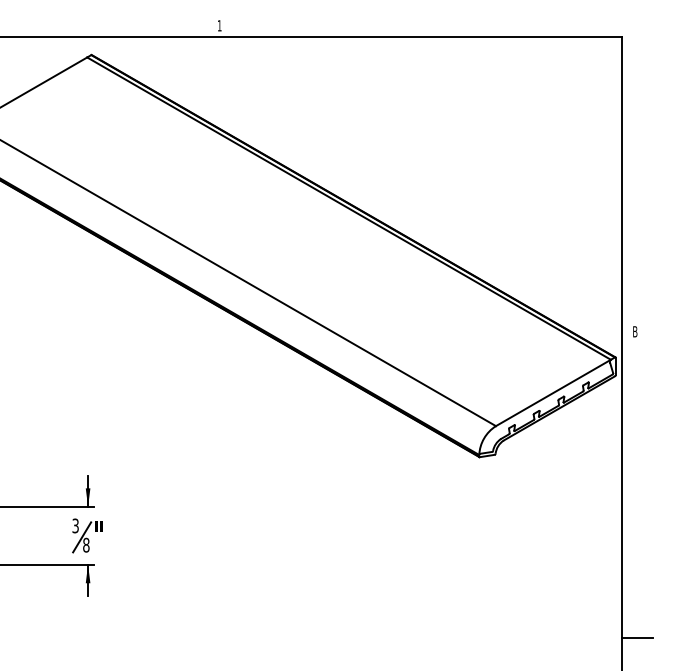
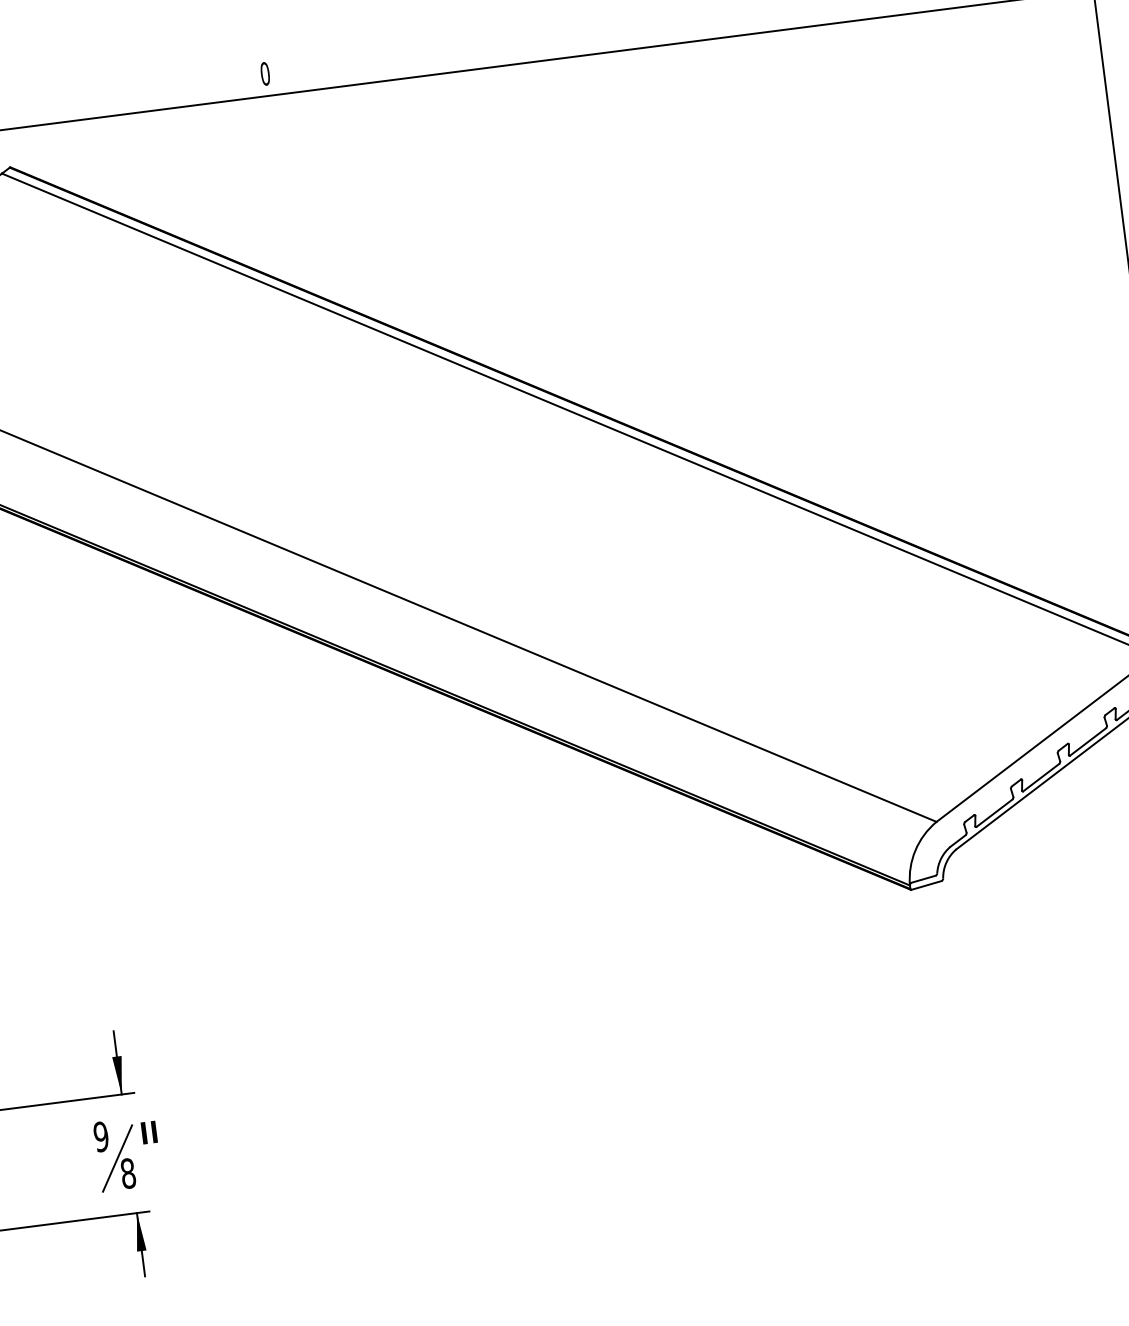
text: (219, 25) -> (264, 73), 1 -> 0
text: (75, 525) -> (100, 1135), 3 -> 9

